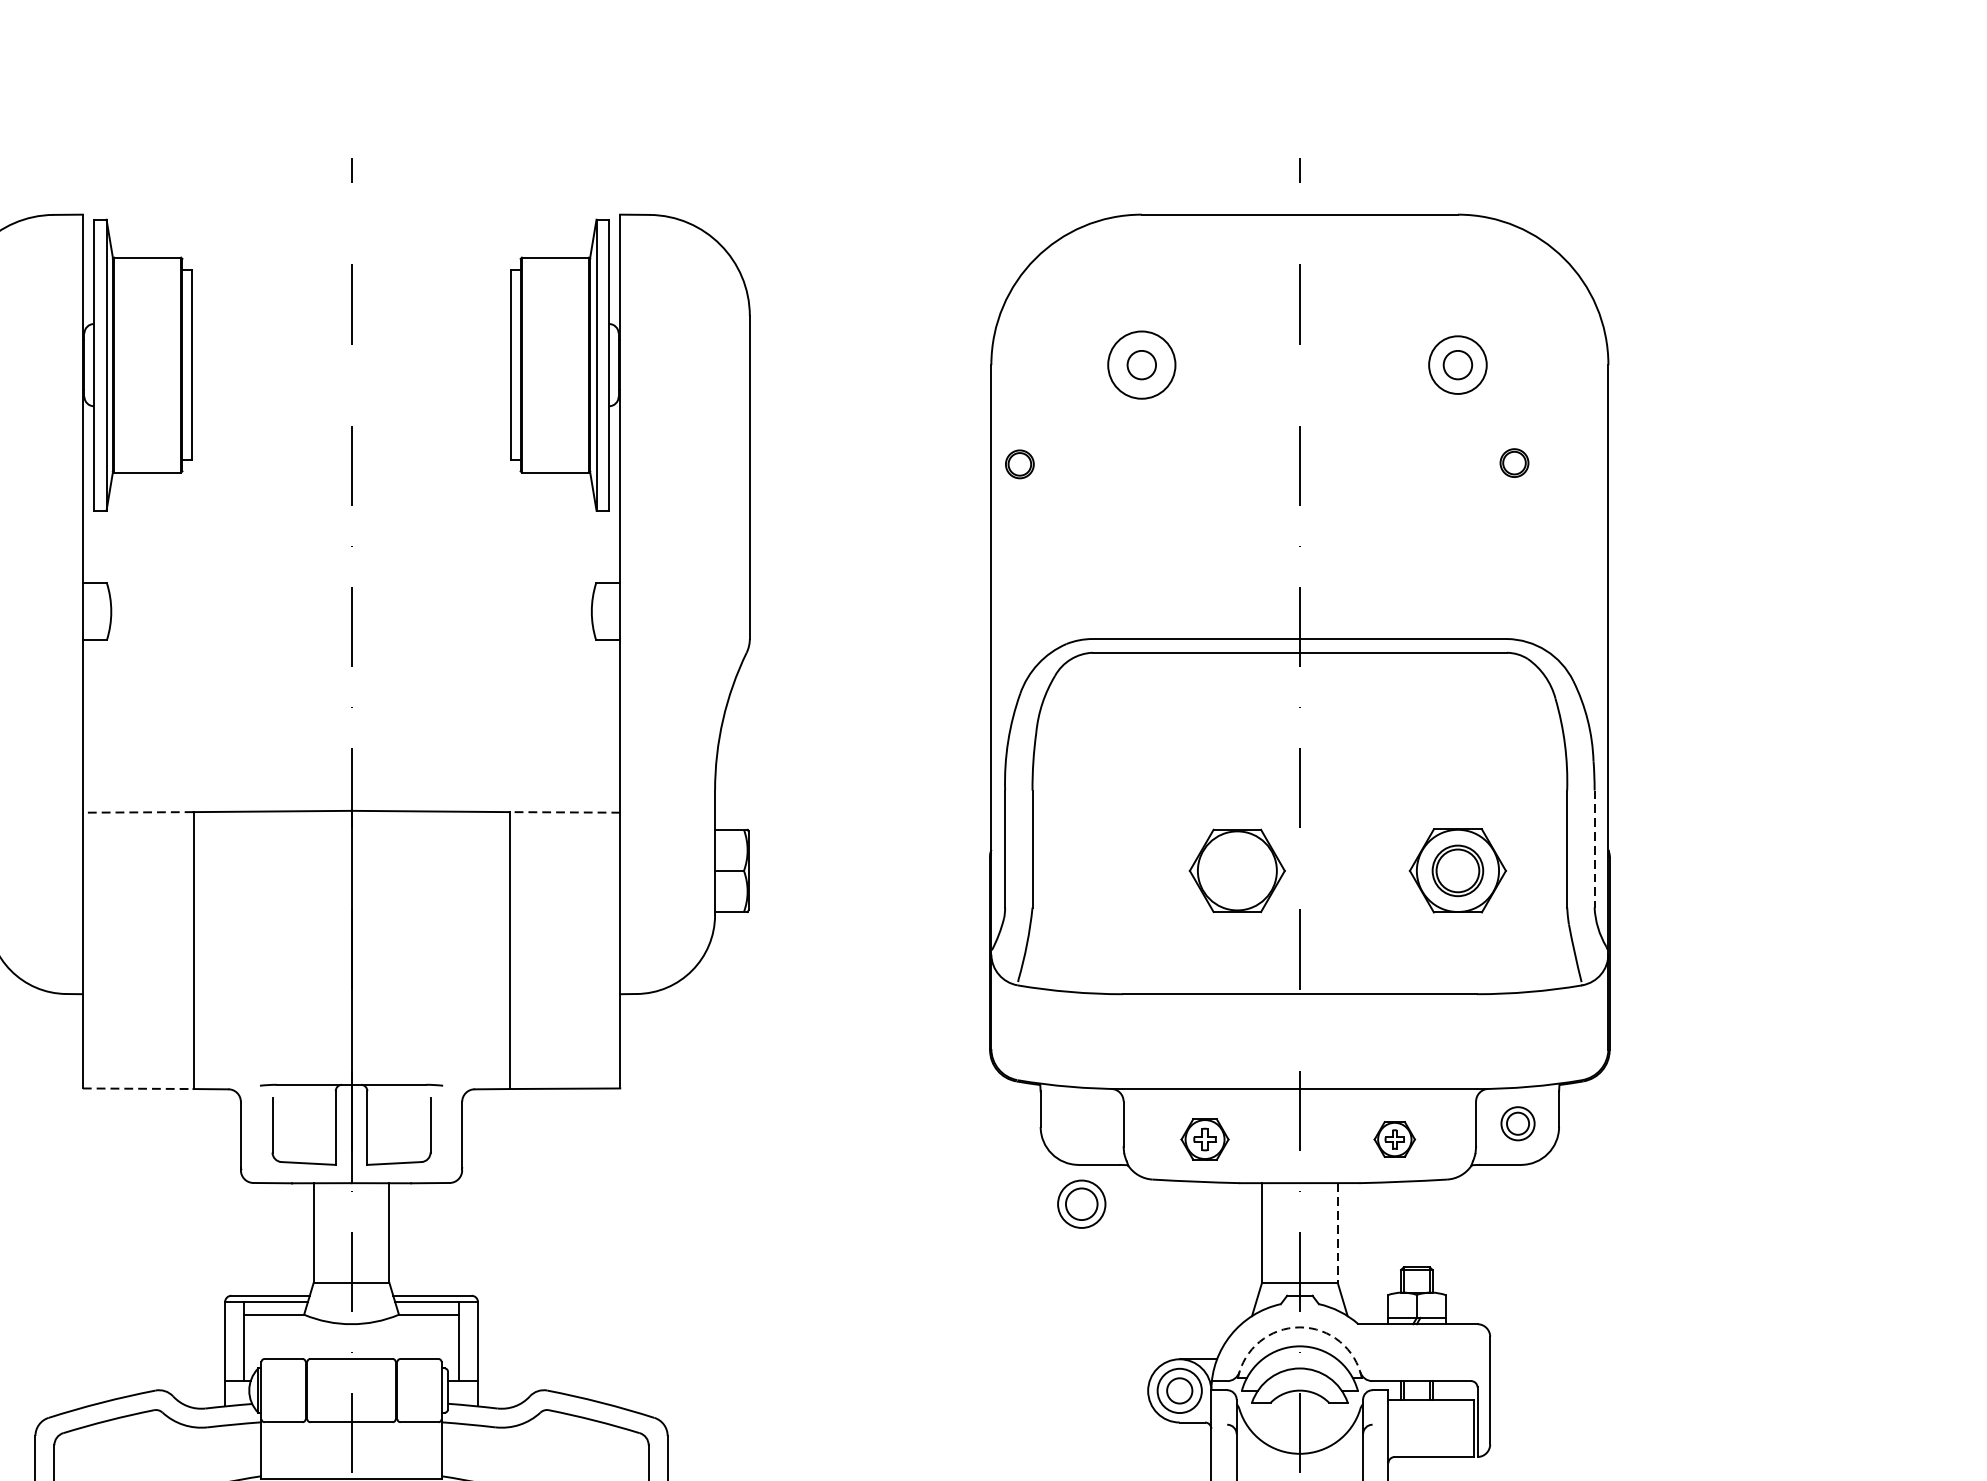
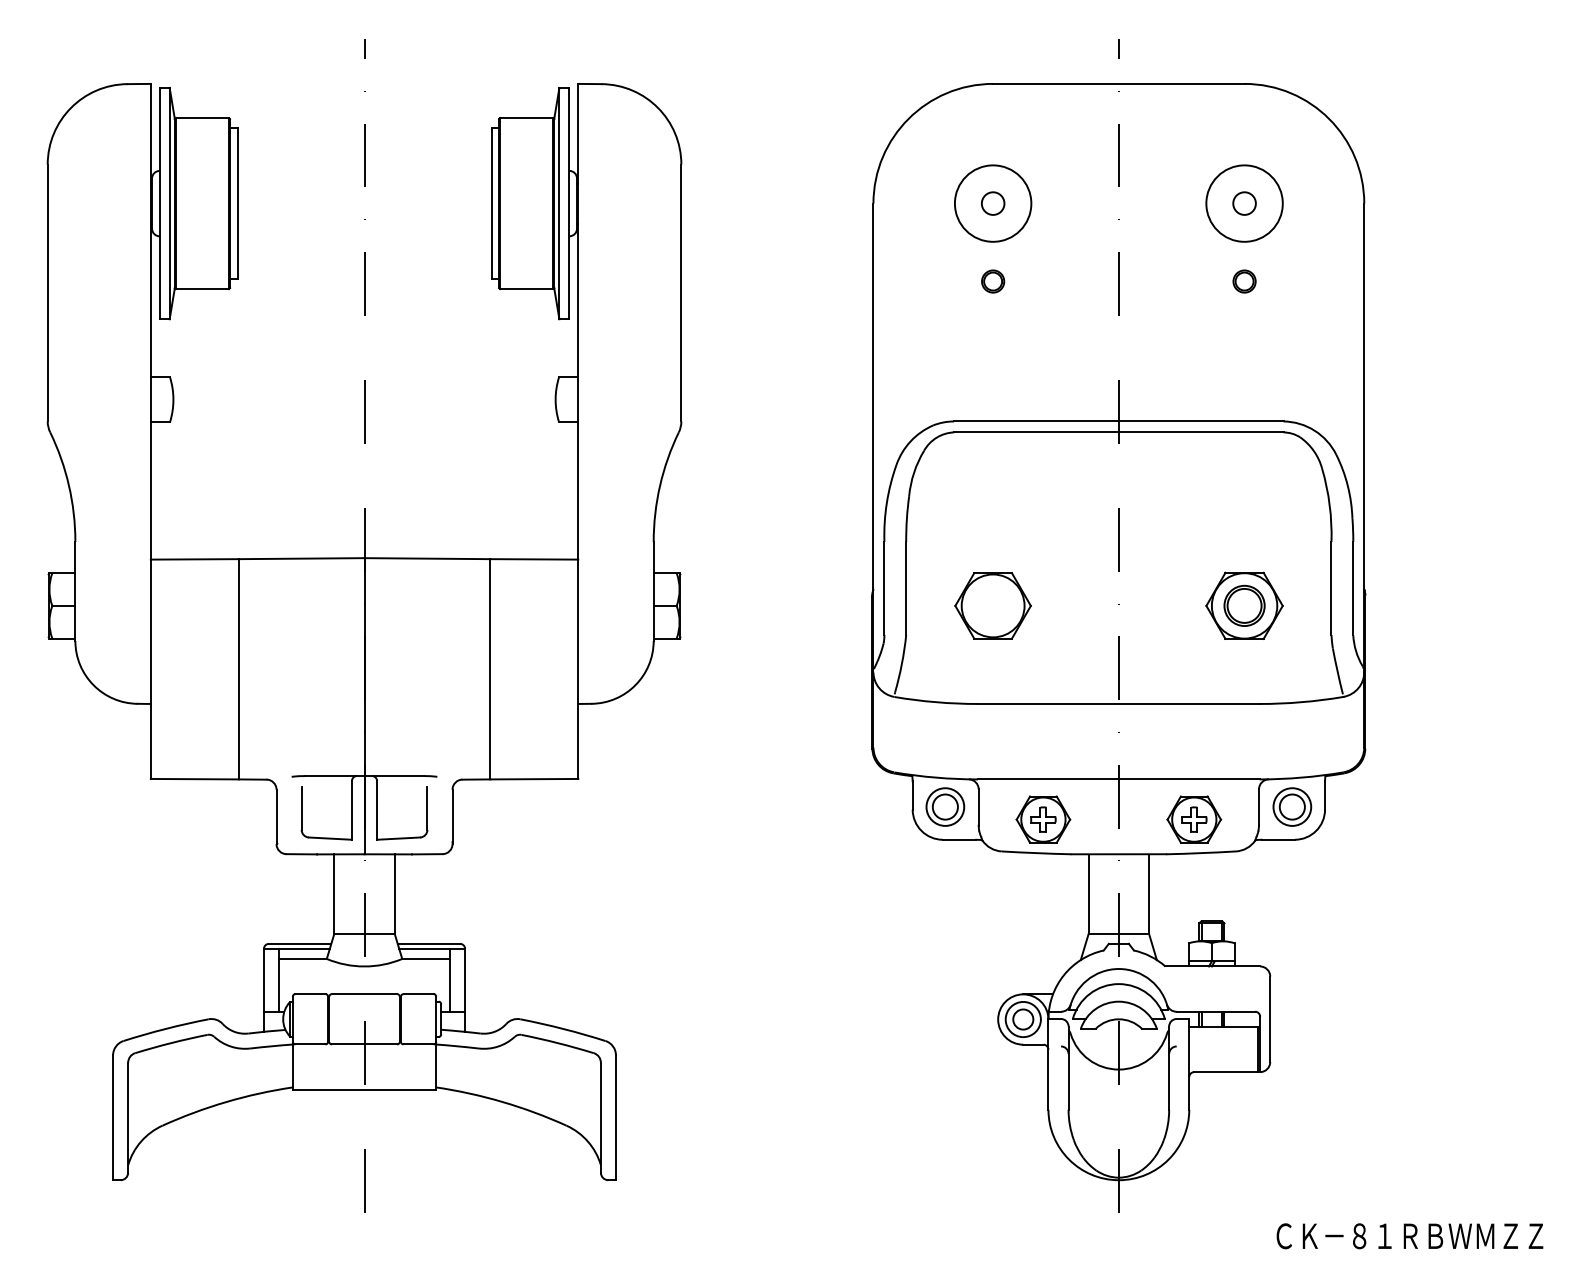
circle: (1141, 364) -> (992, 203), size x1.43
circle: (1457, 364) -> (1244, 203), size x1.67
part: (1514, 463) -> (1244, 281), moved
part: (1020, 464) -> (993, 281), moved
line: (137, 812) -> (194, 559), dashed -> solid
line: (563, 812) -> (533, 559), dashed -> solid
line: (1594, 849) -> (1353, 588), dashed -> solid
part: (1236, 870) -> (992, 605), moved
line: (139, 1089) -> (195, 779), dashed -> solid
part: (1518, 1123) -> (1292, 806), size x1.43
part: (1205, 1139) -> (1043, 819), size x1.43
part: (1394, 1139) -> (1194, 819), size x1.67
part: (1081, 1203) -> (945, 806), moved
line: (1338, 1233) -> (1149, 894), dashed -> solid
arc: (1299, 1328) -> (1118, 969), dashed -> solid

